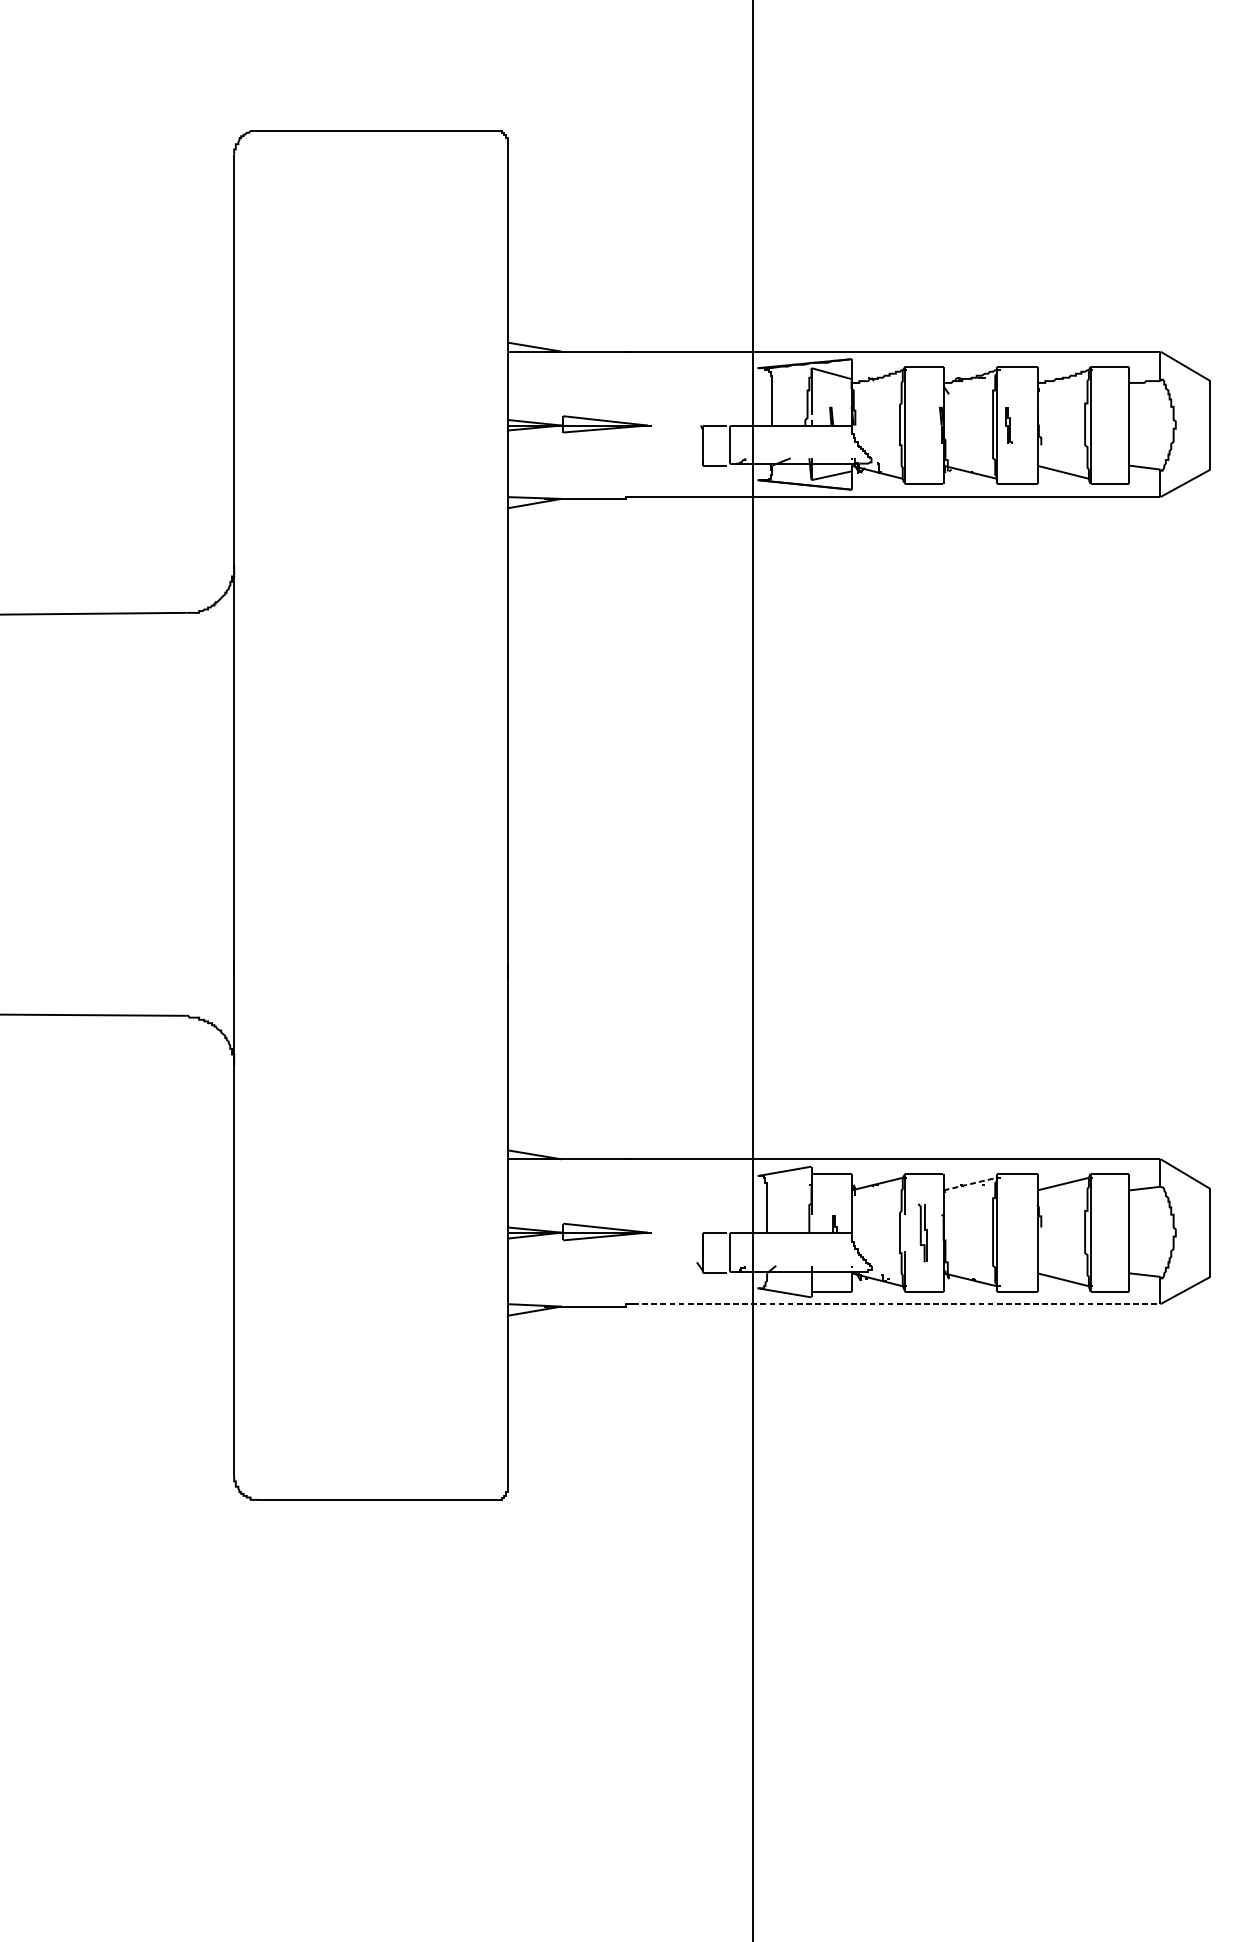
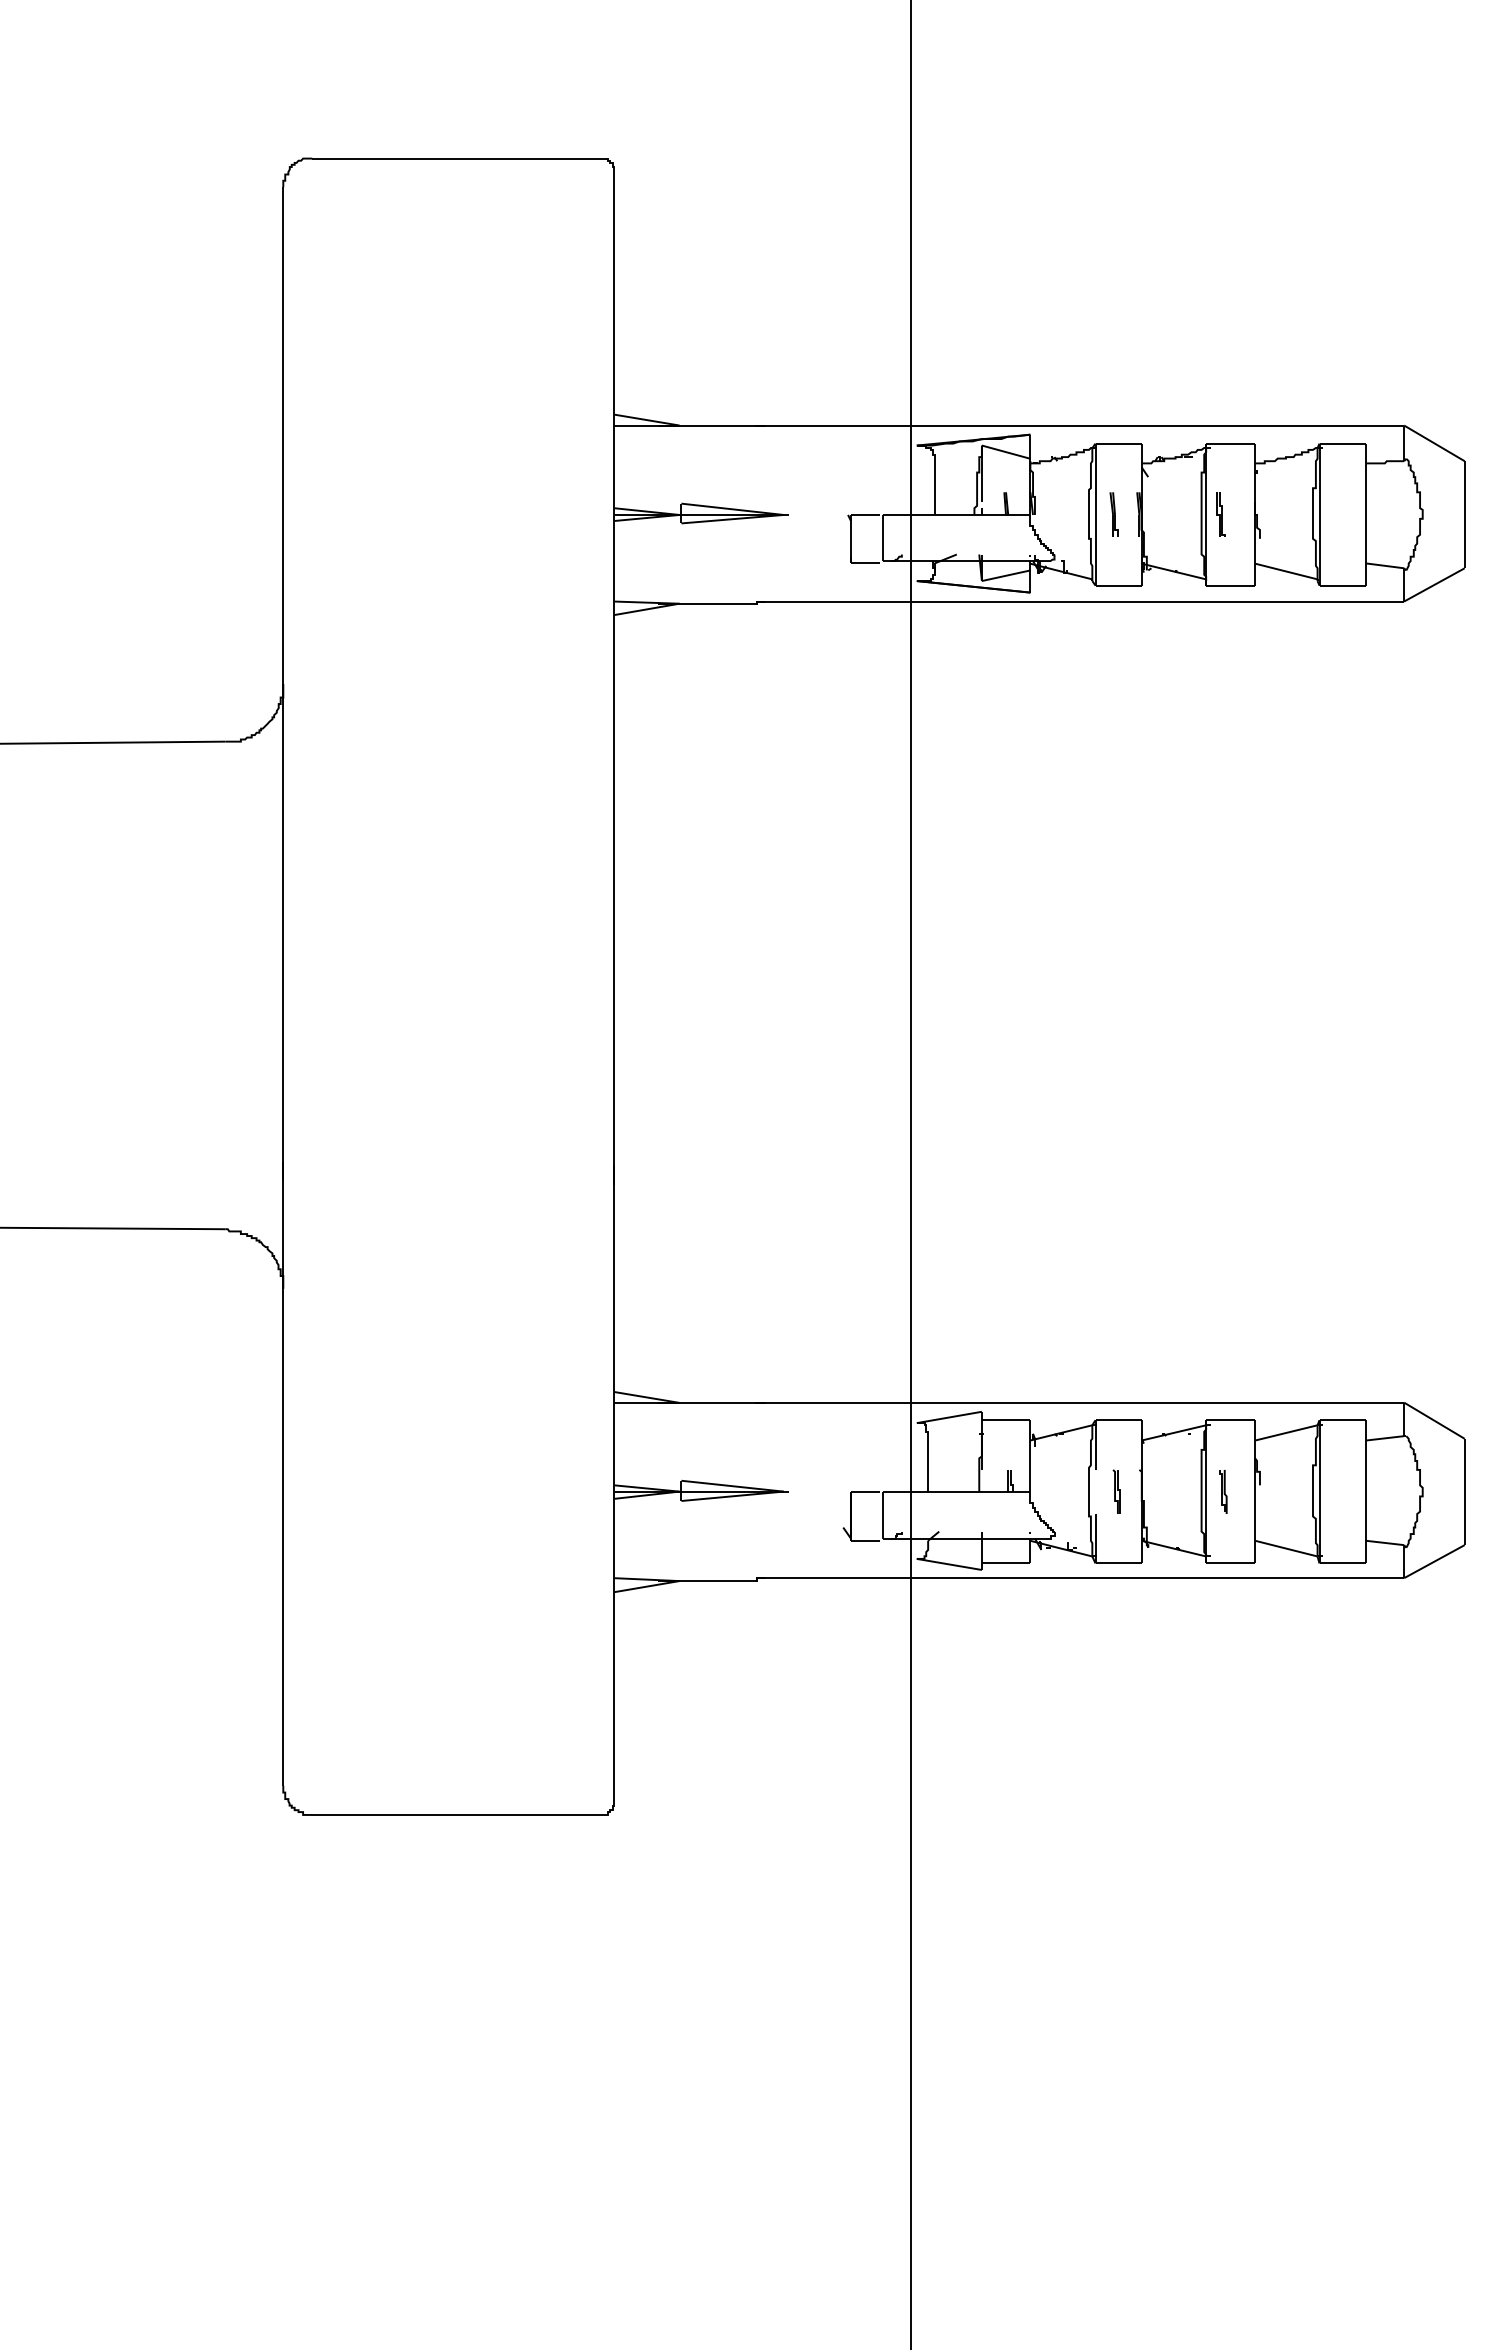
part: (920, 425) -> (1113, 514), added
line: (970, 1183) -> (1174, 1432), dashed -> solid
part: (922, 1232) -> (1116, 1491), size x0.62
part: (1011, 1232) -> (1223, 1491), added
line: (897, 1304) -> (1085, 1578), dashed -> solid

